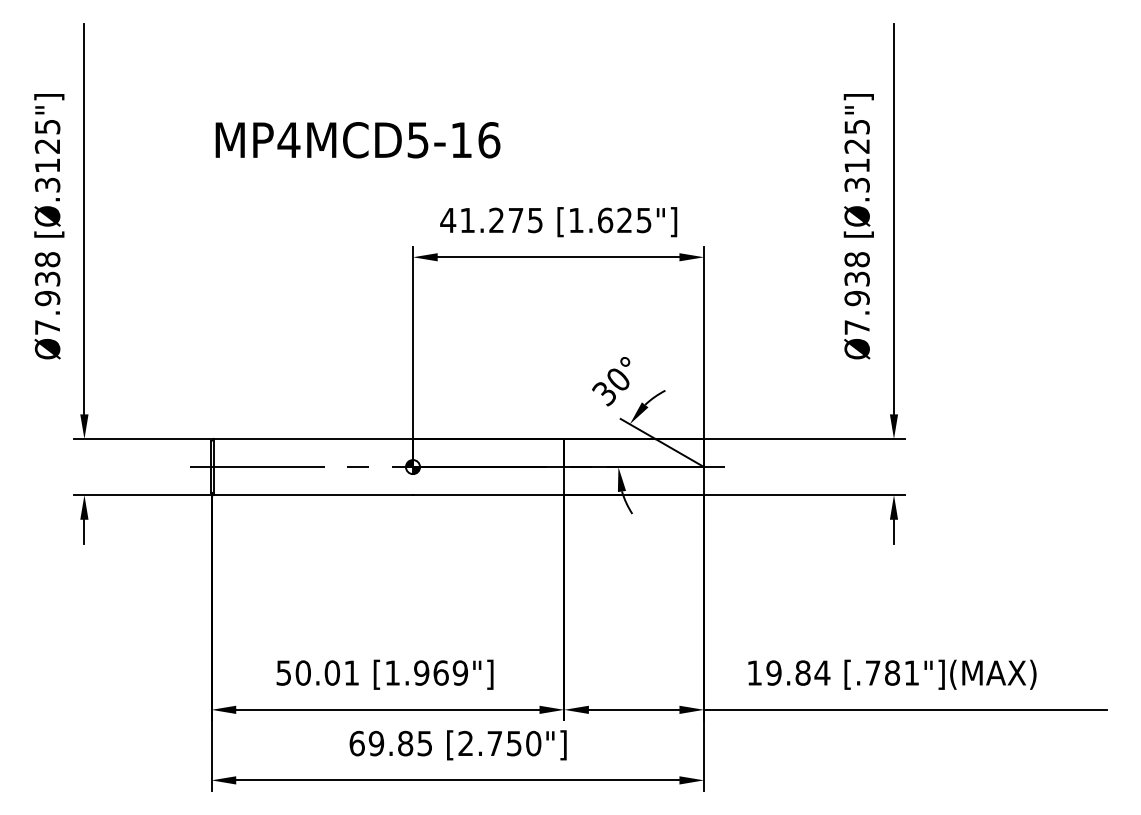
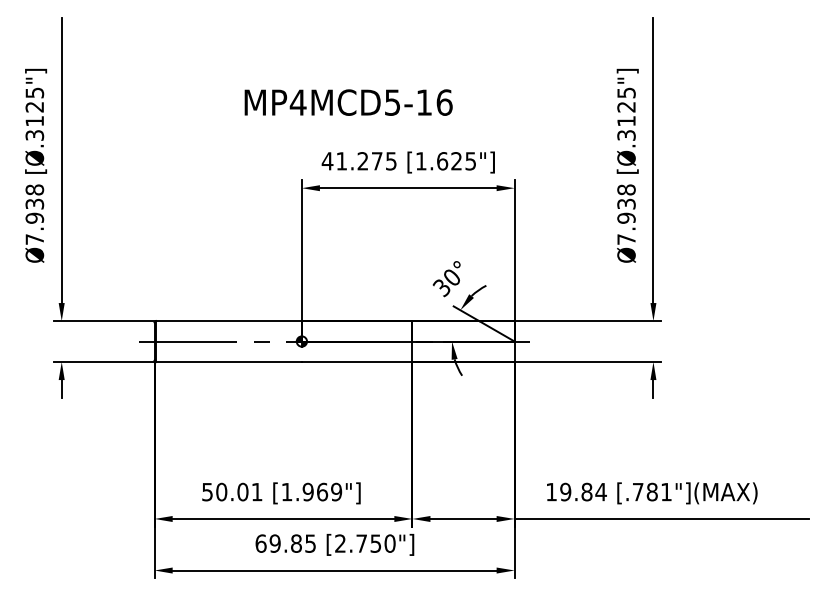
text: (357, 140) -> (348, 102), moved

